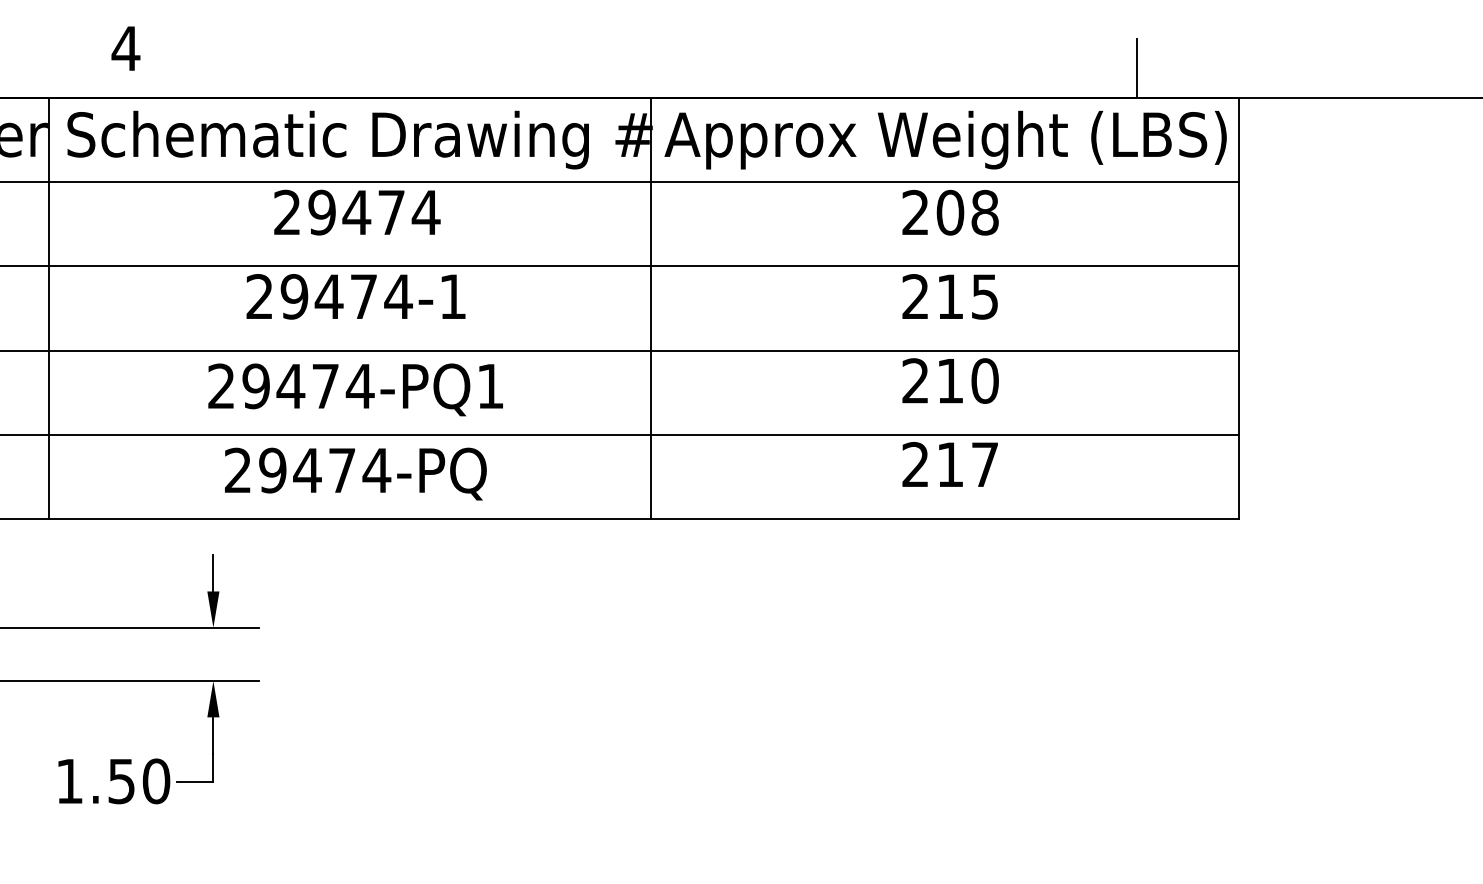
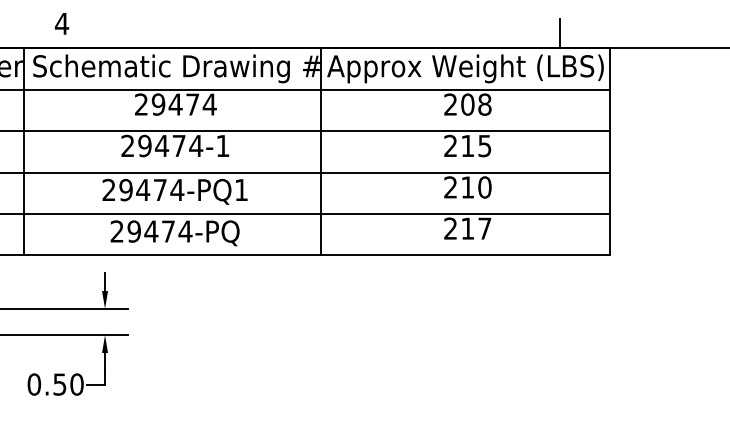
text: (70, 781) -> (34, 384), 1.50 -> 0.50

